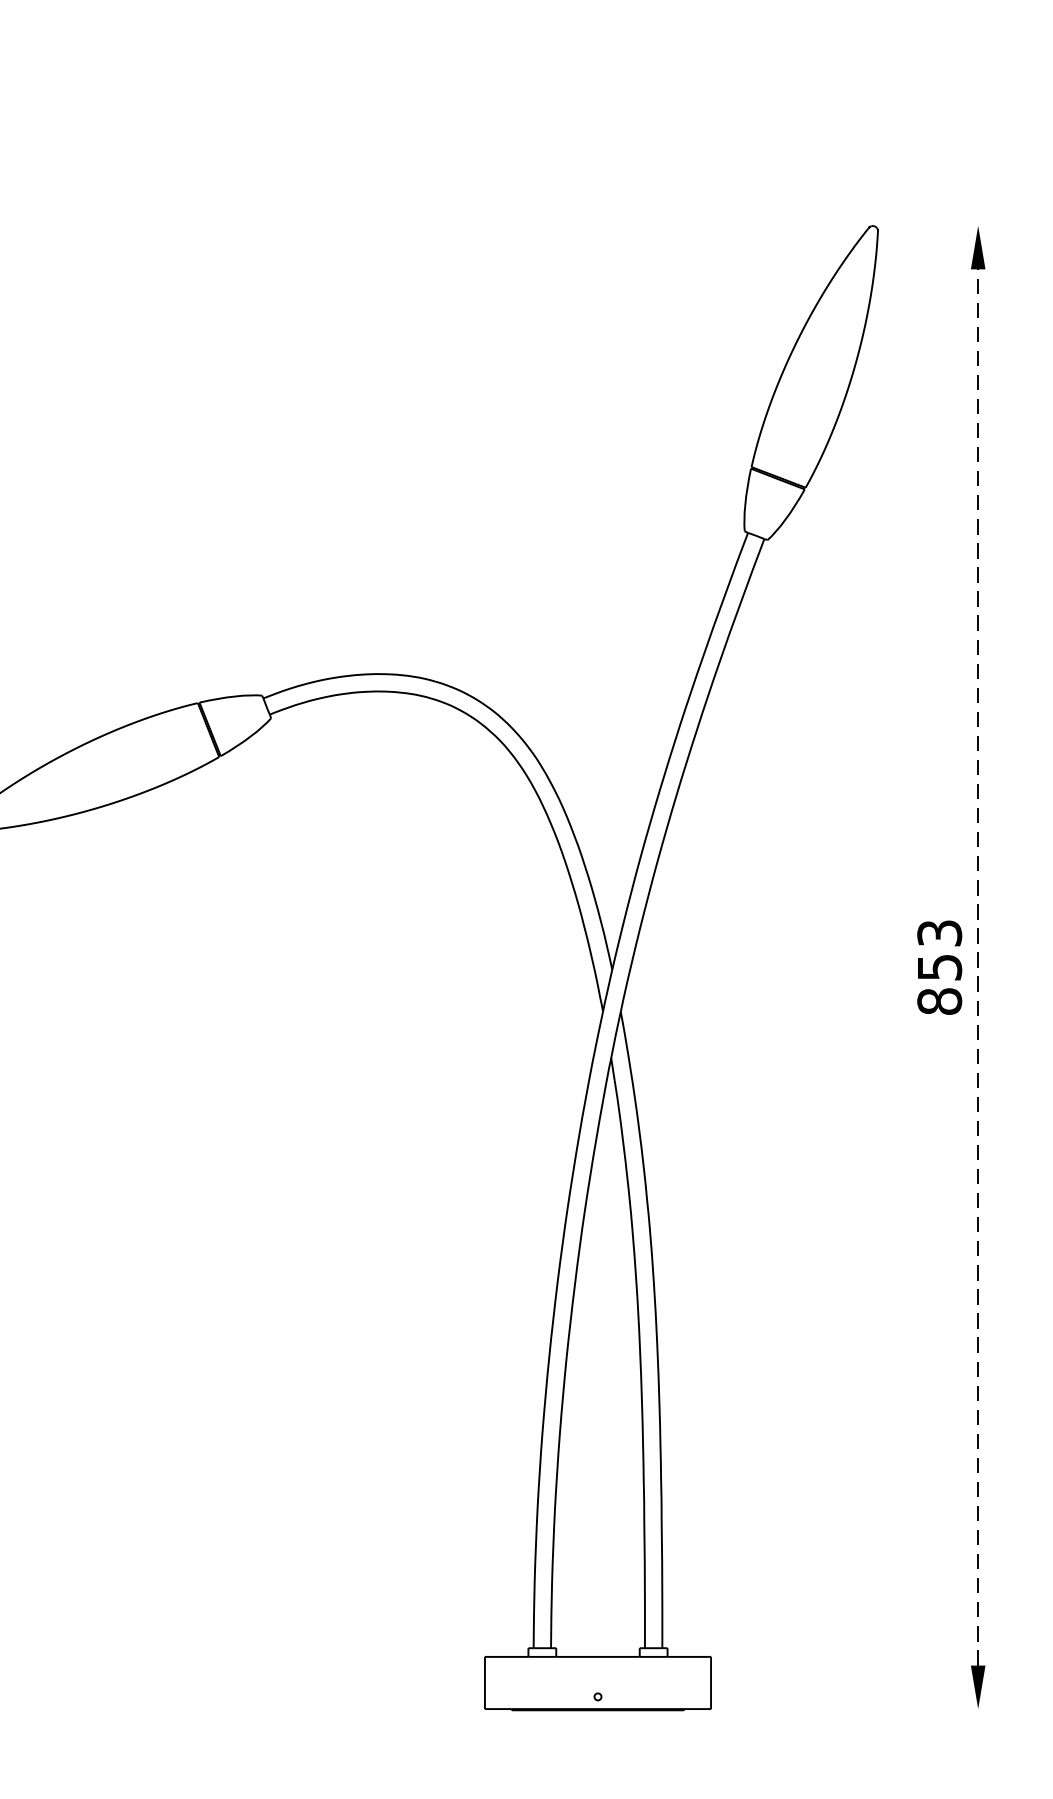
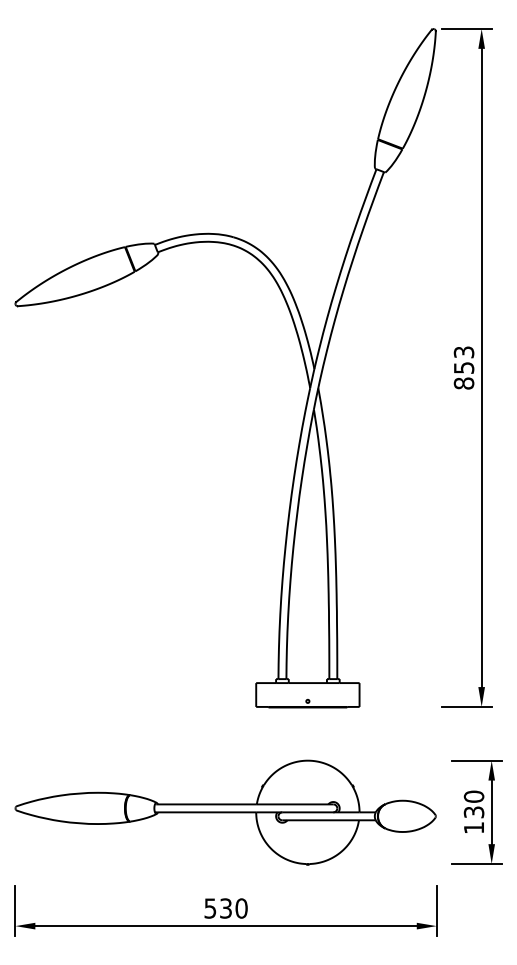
line: (945, 224) -> (466, 28), added
line: (977, 966) -> (481, 367), dashed -> solid
line: (945, 1708) -> (466, 706), added

